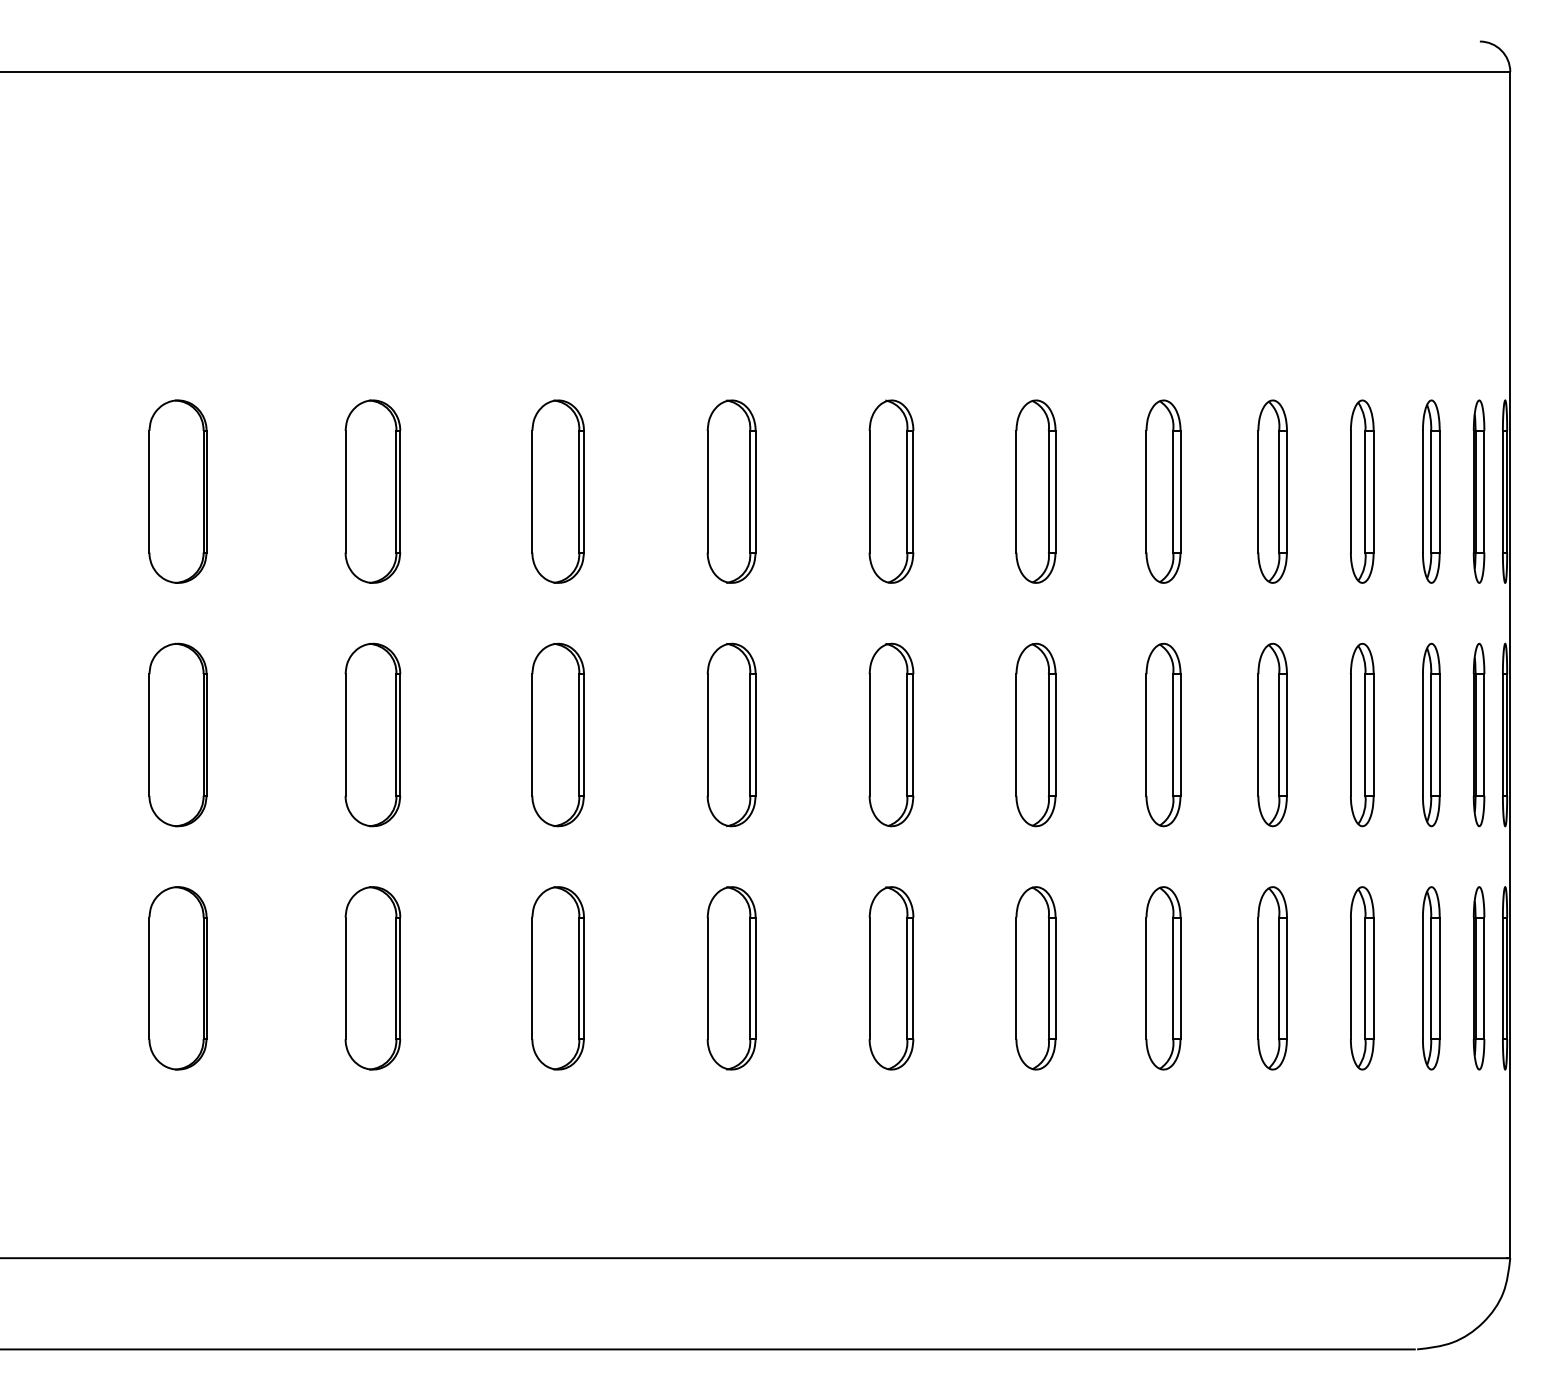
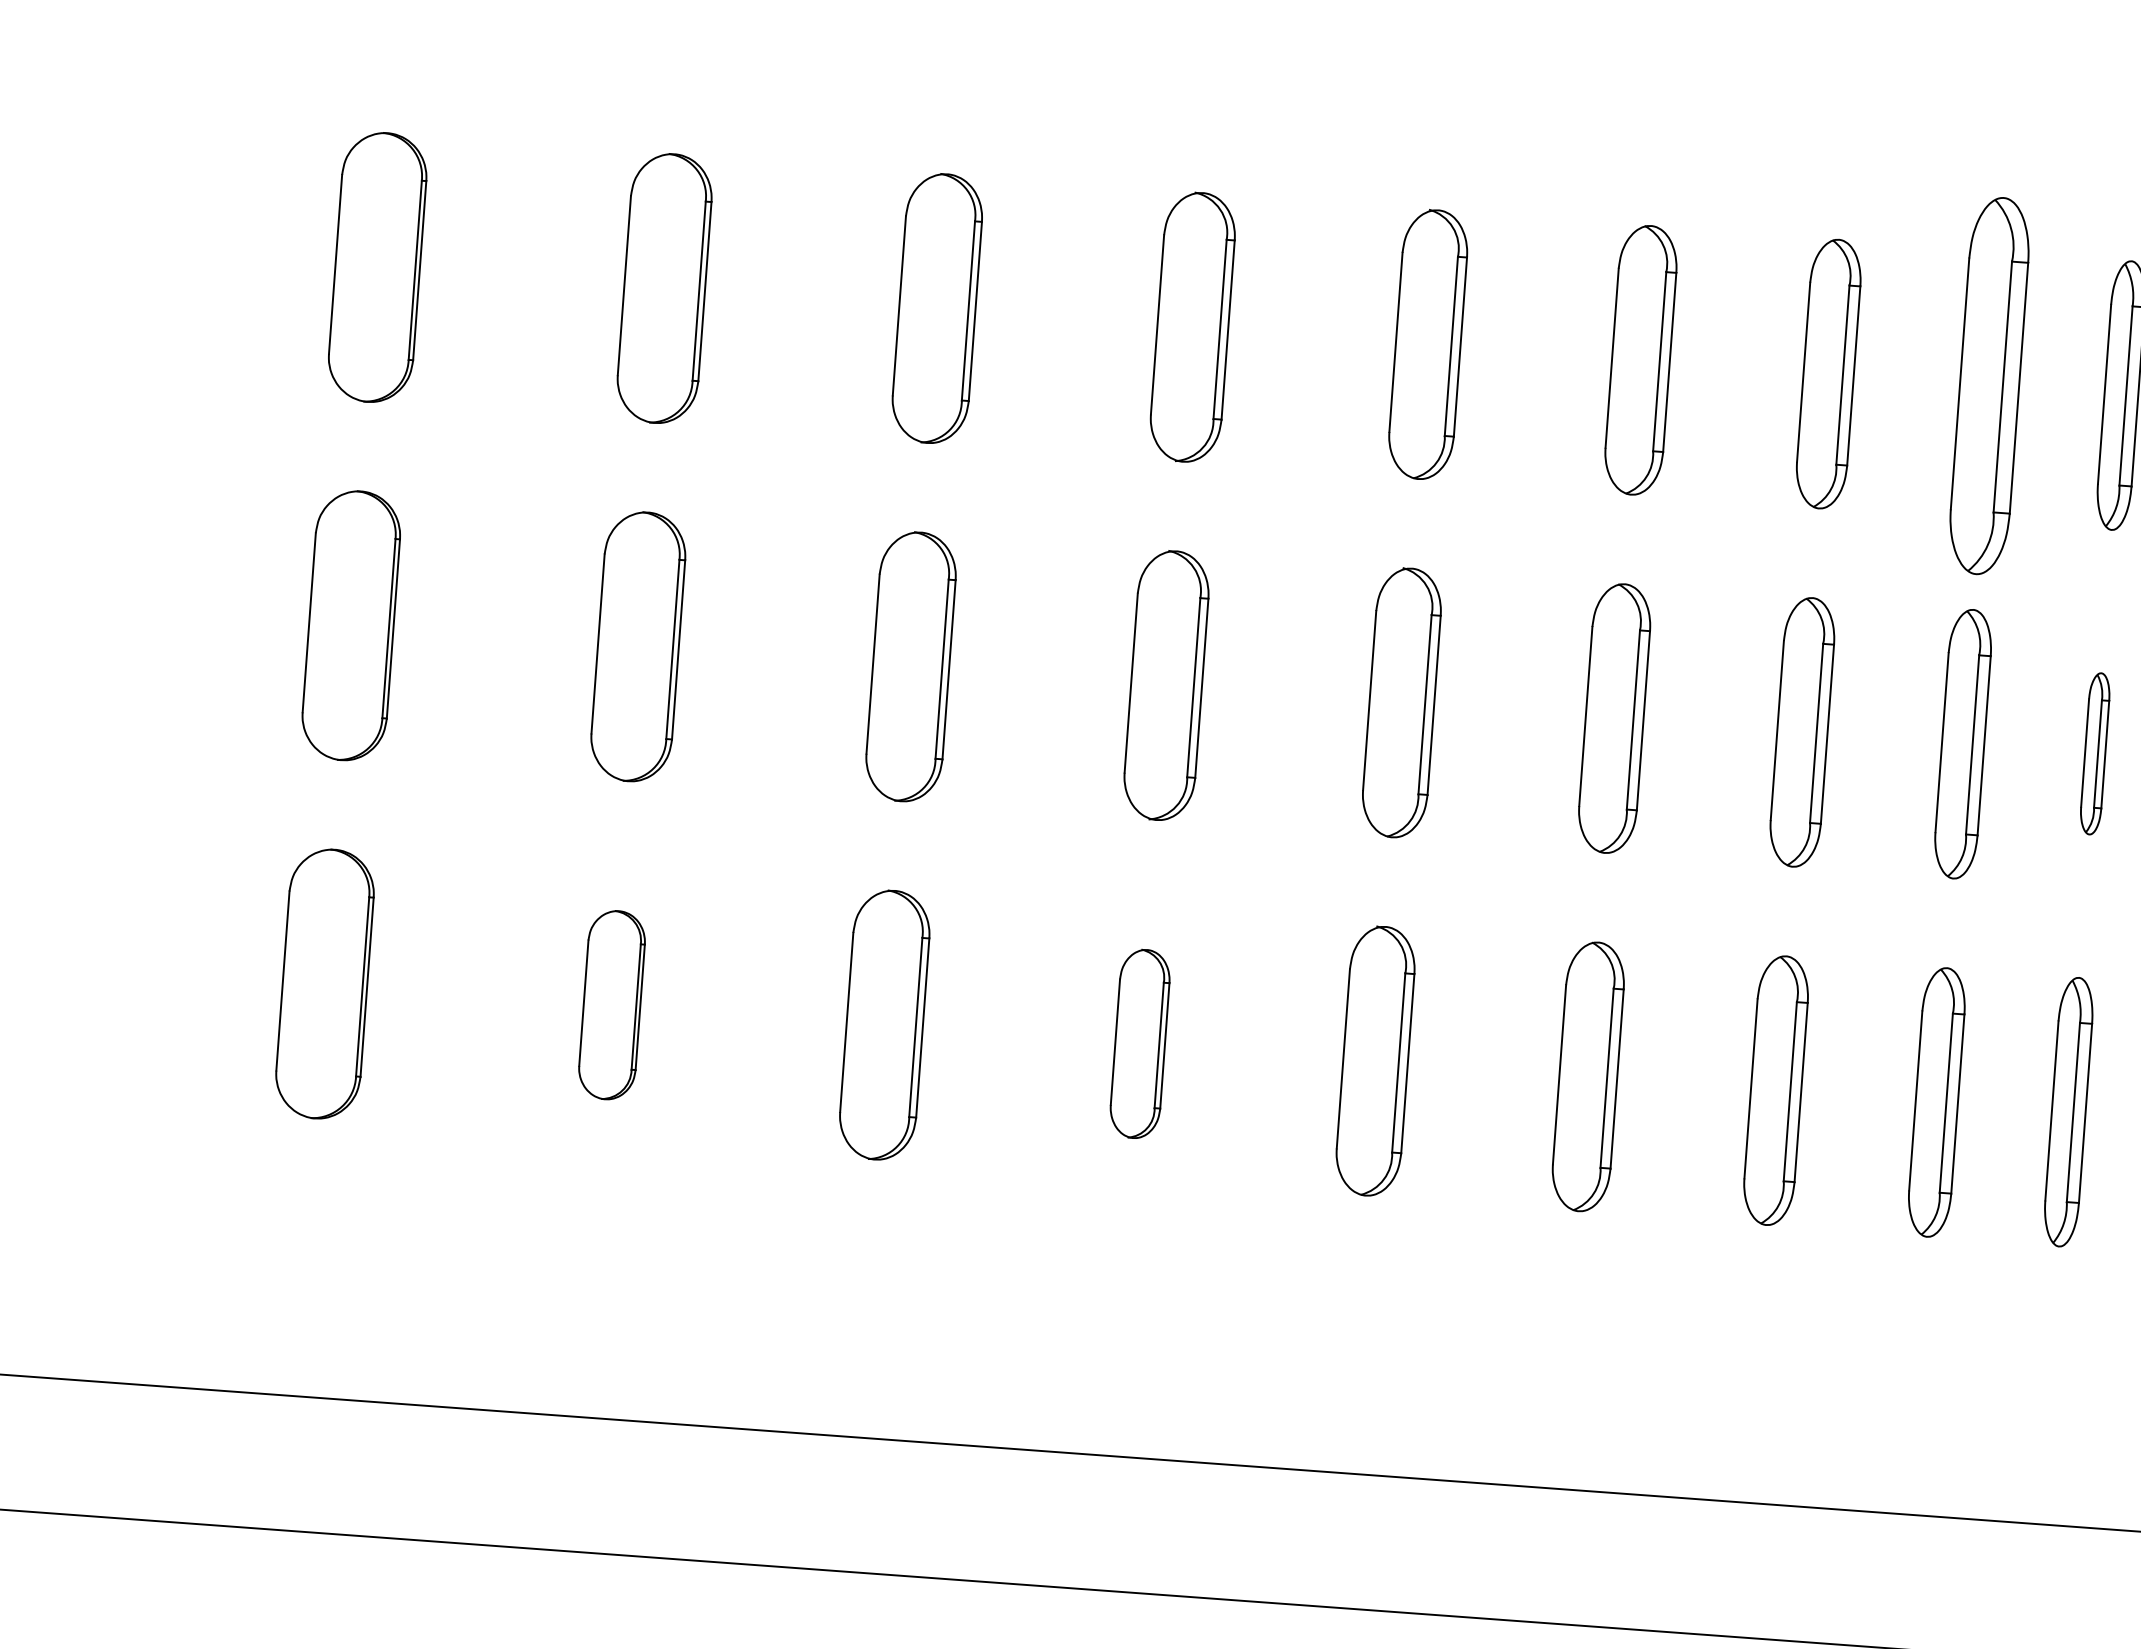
part: (1272, 491) -> (1989, 385), size x1.4
part: (1362, 734) -> (2095, 753), size x0.6
part: (372, 978) -> (611, 1005), size x0.7
part: (731, 978) -> (1139, 1044), size x0.7

